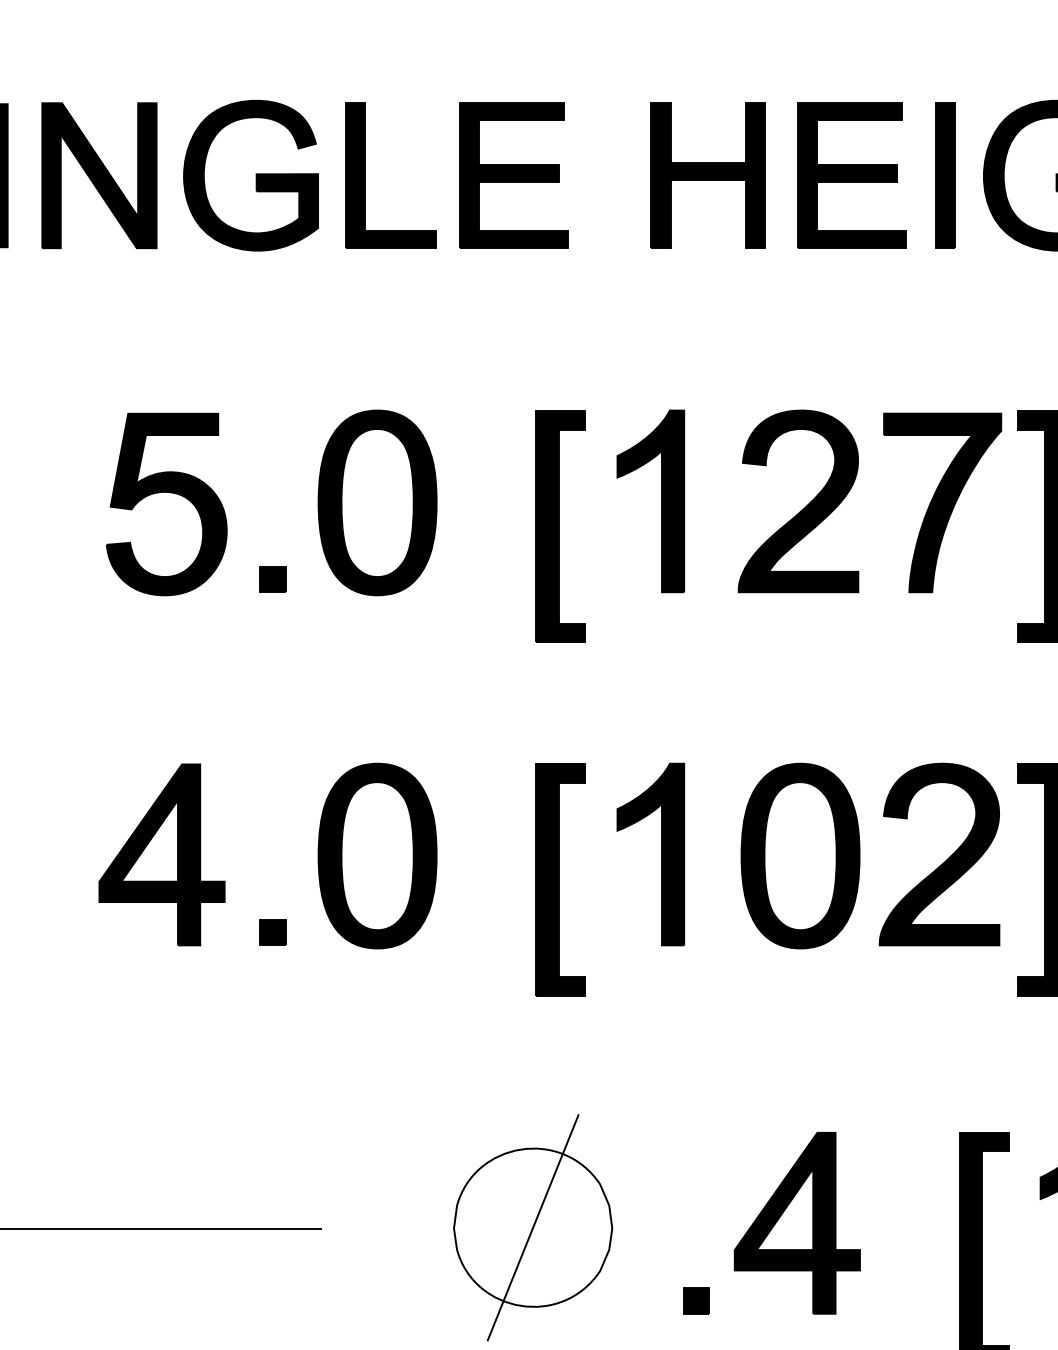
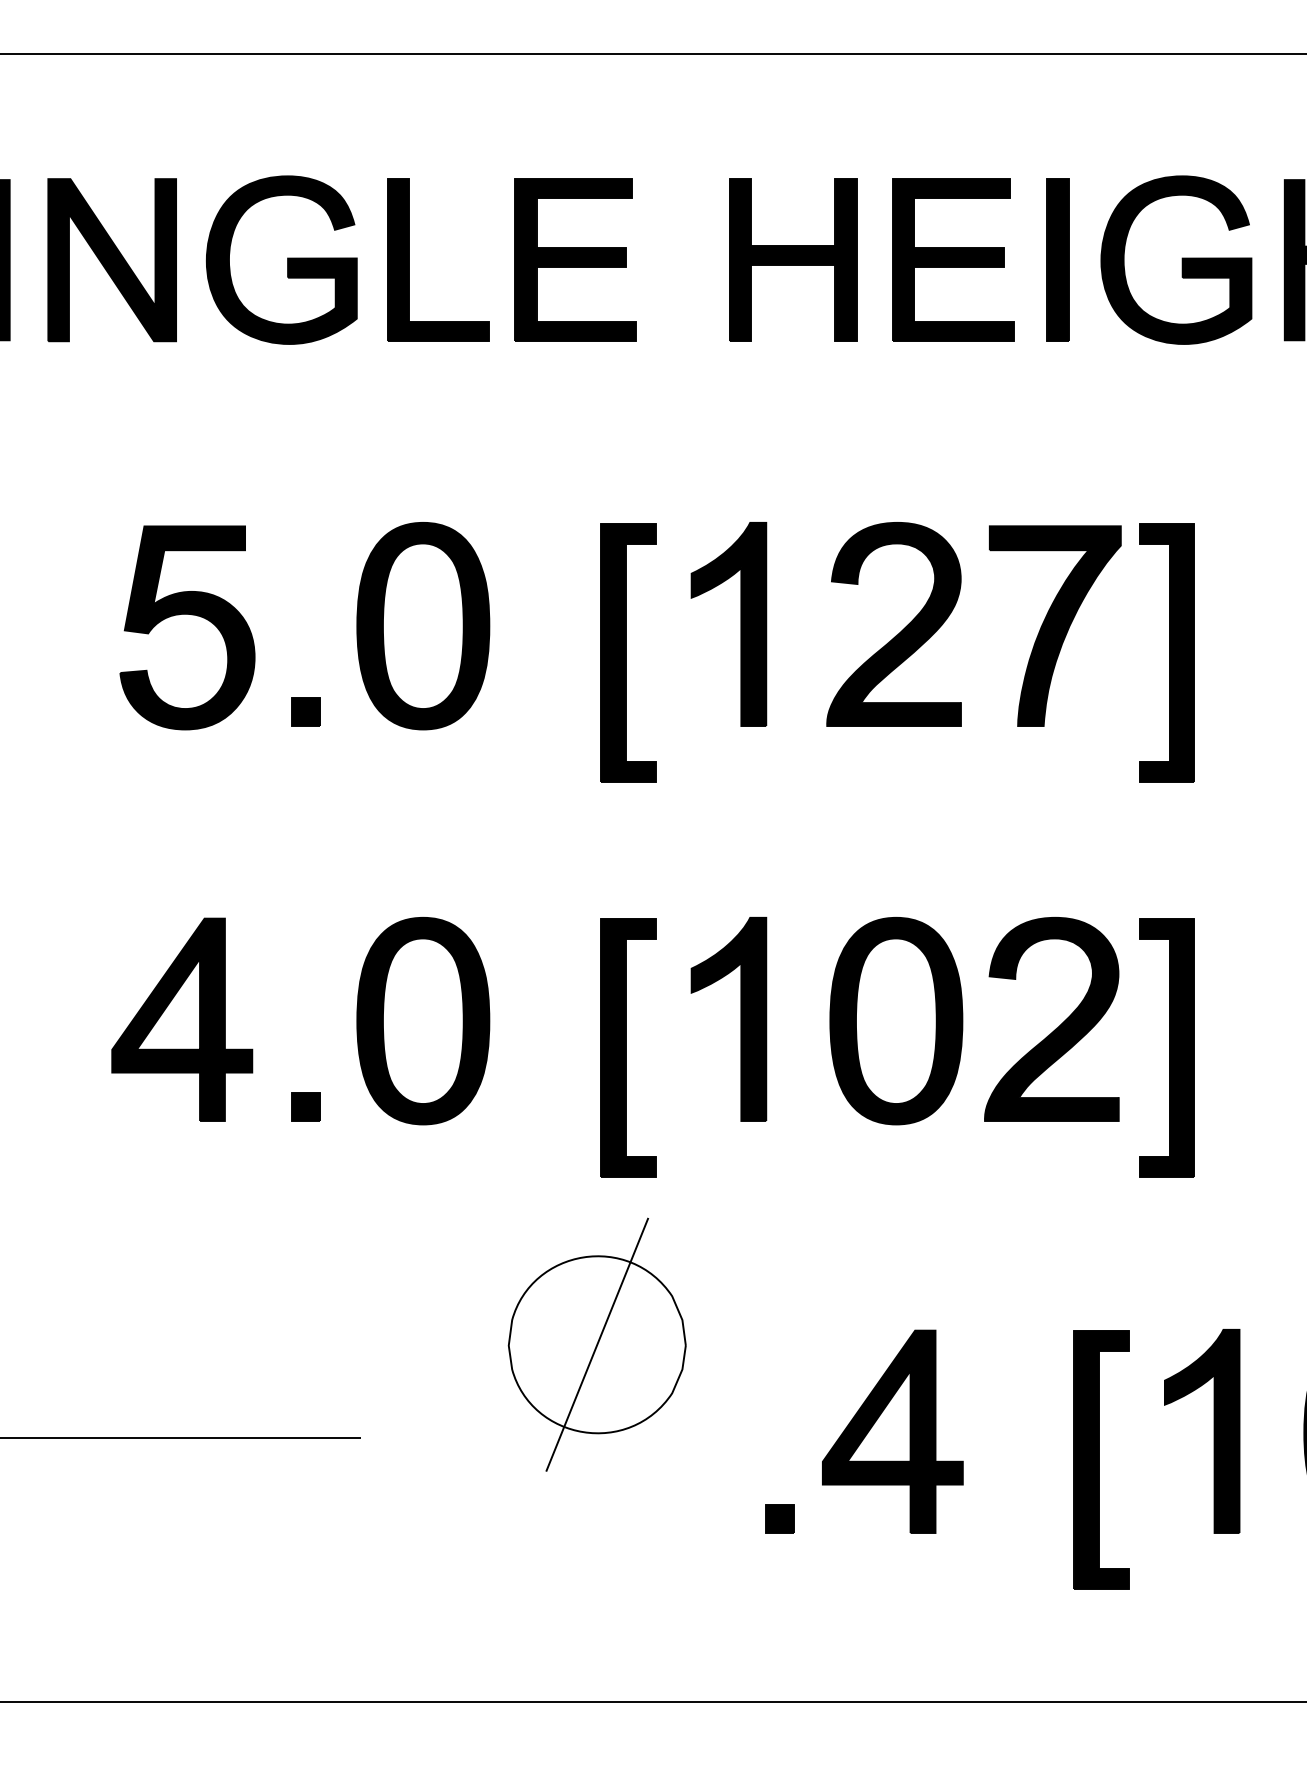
part: (532, 1227) -> (596, 1344), moved

